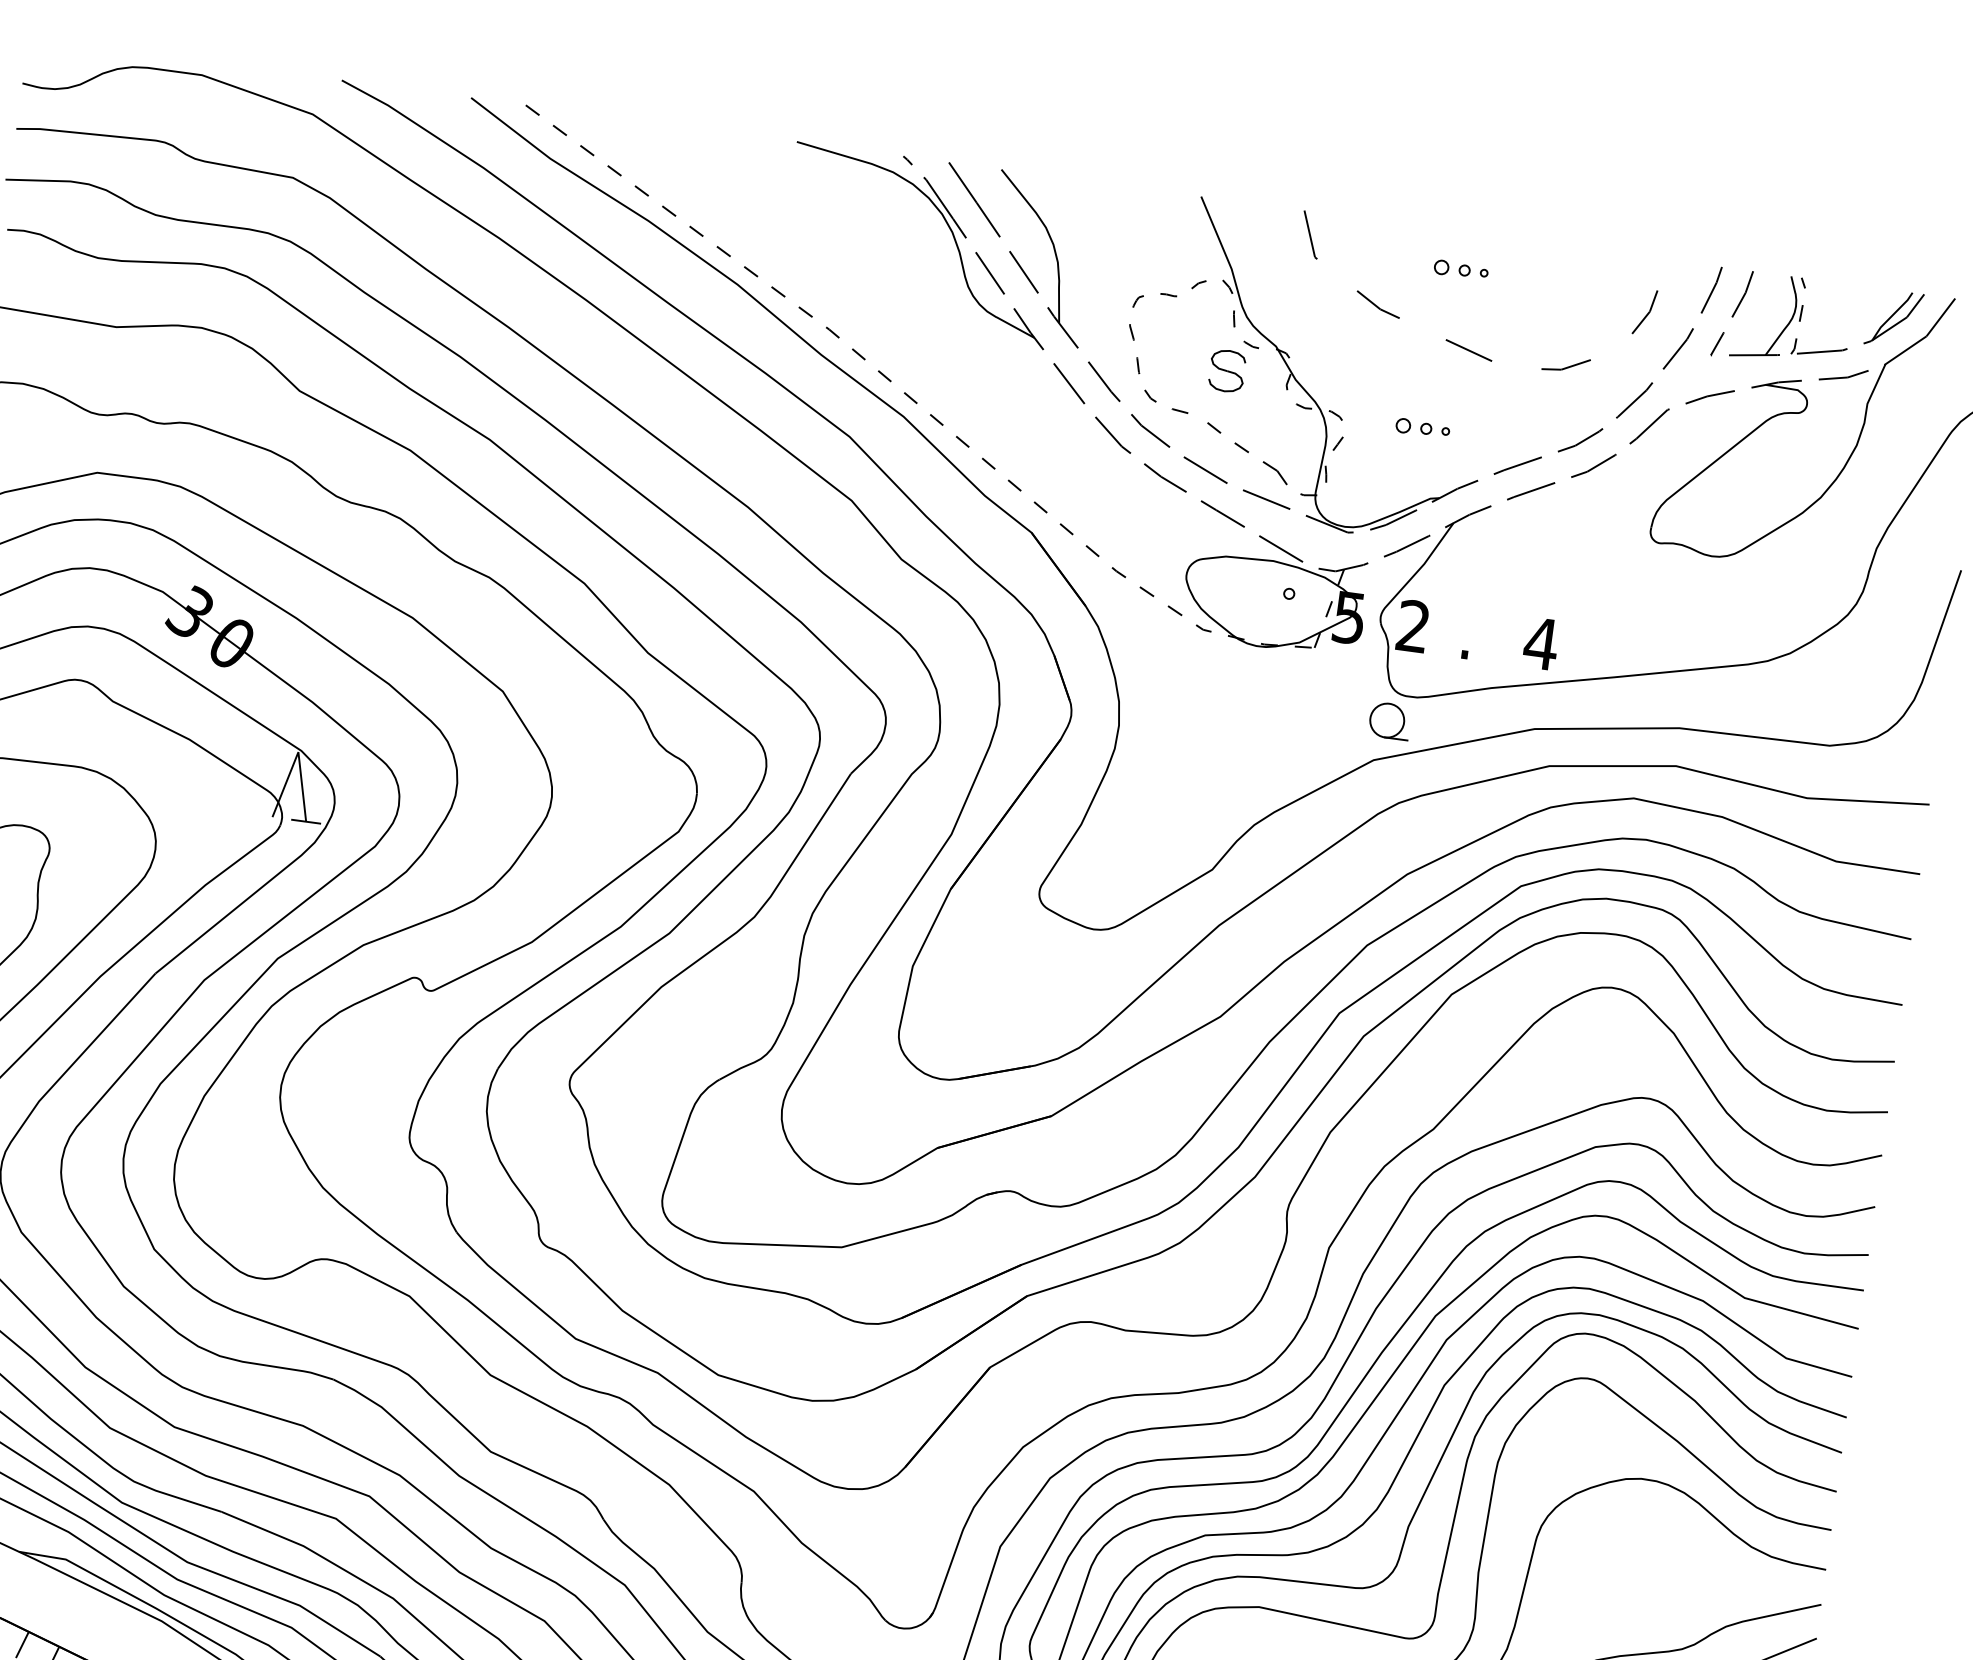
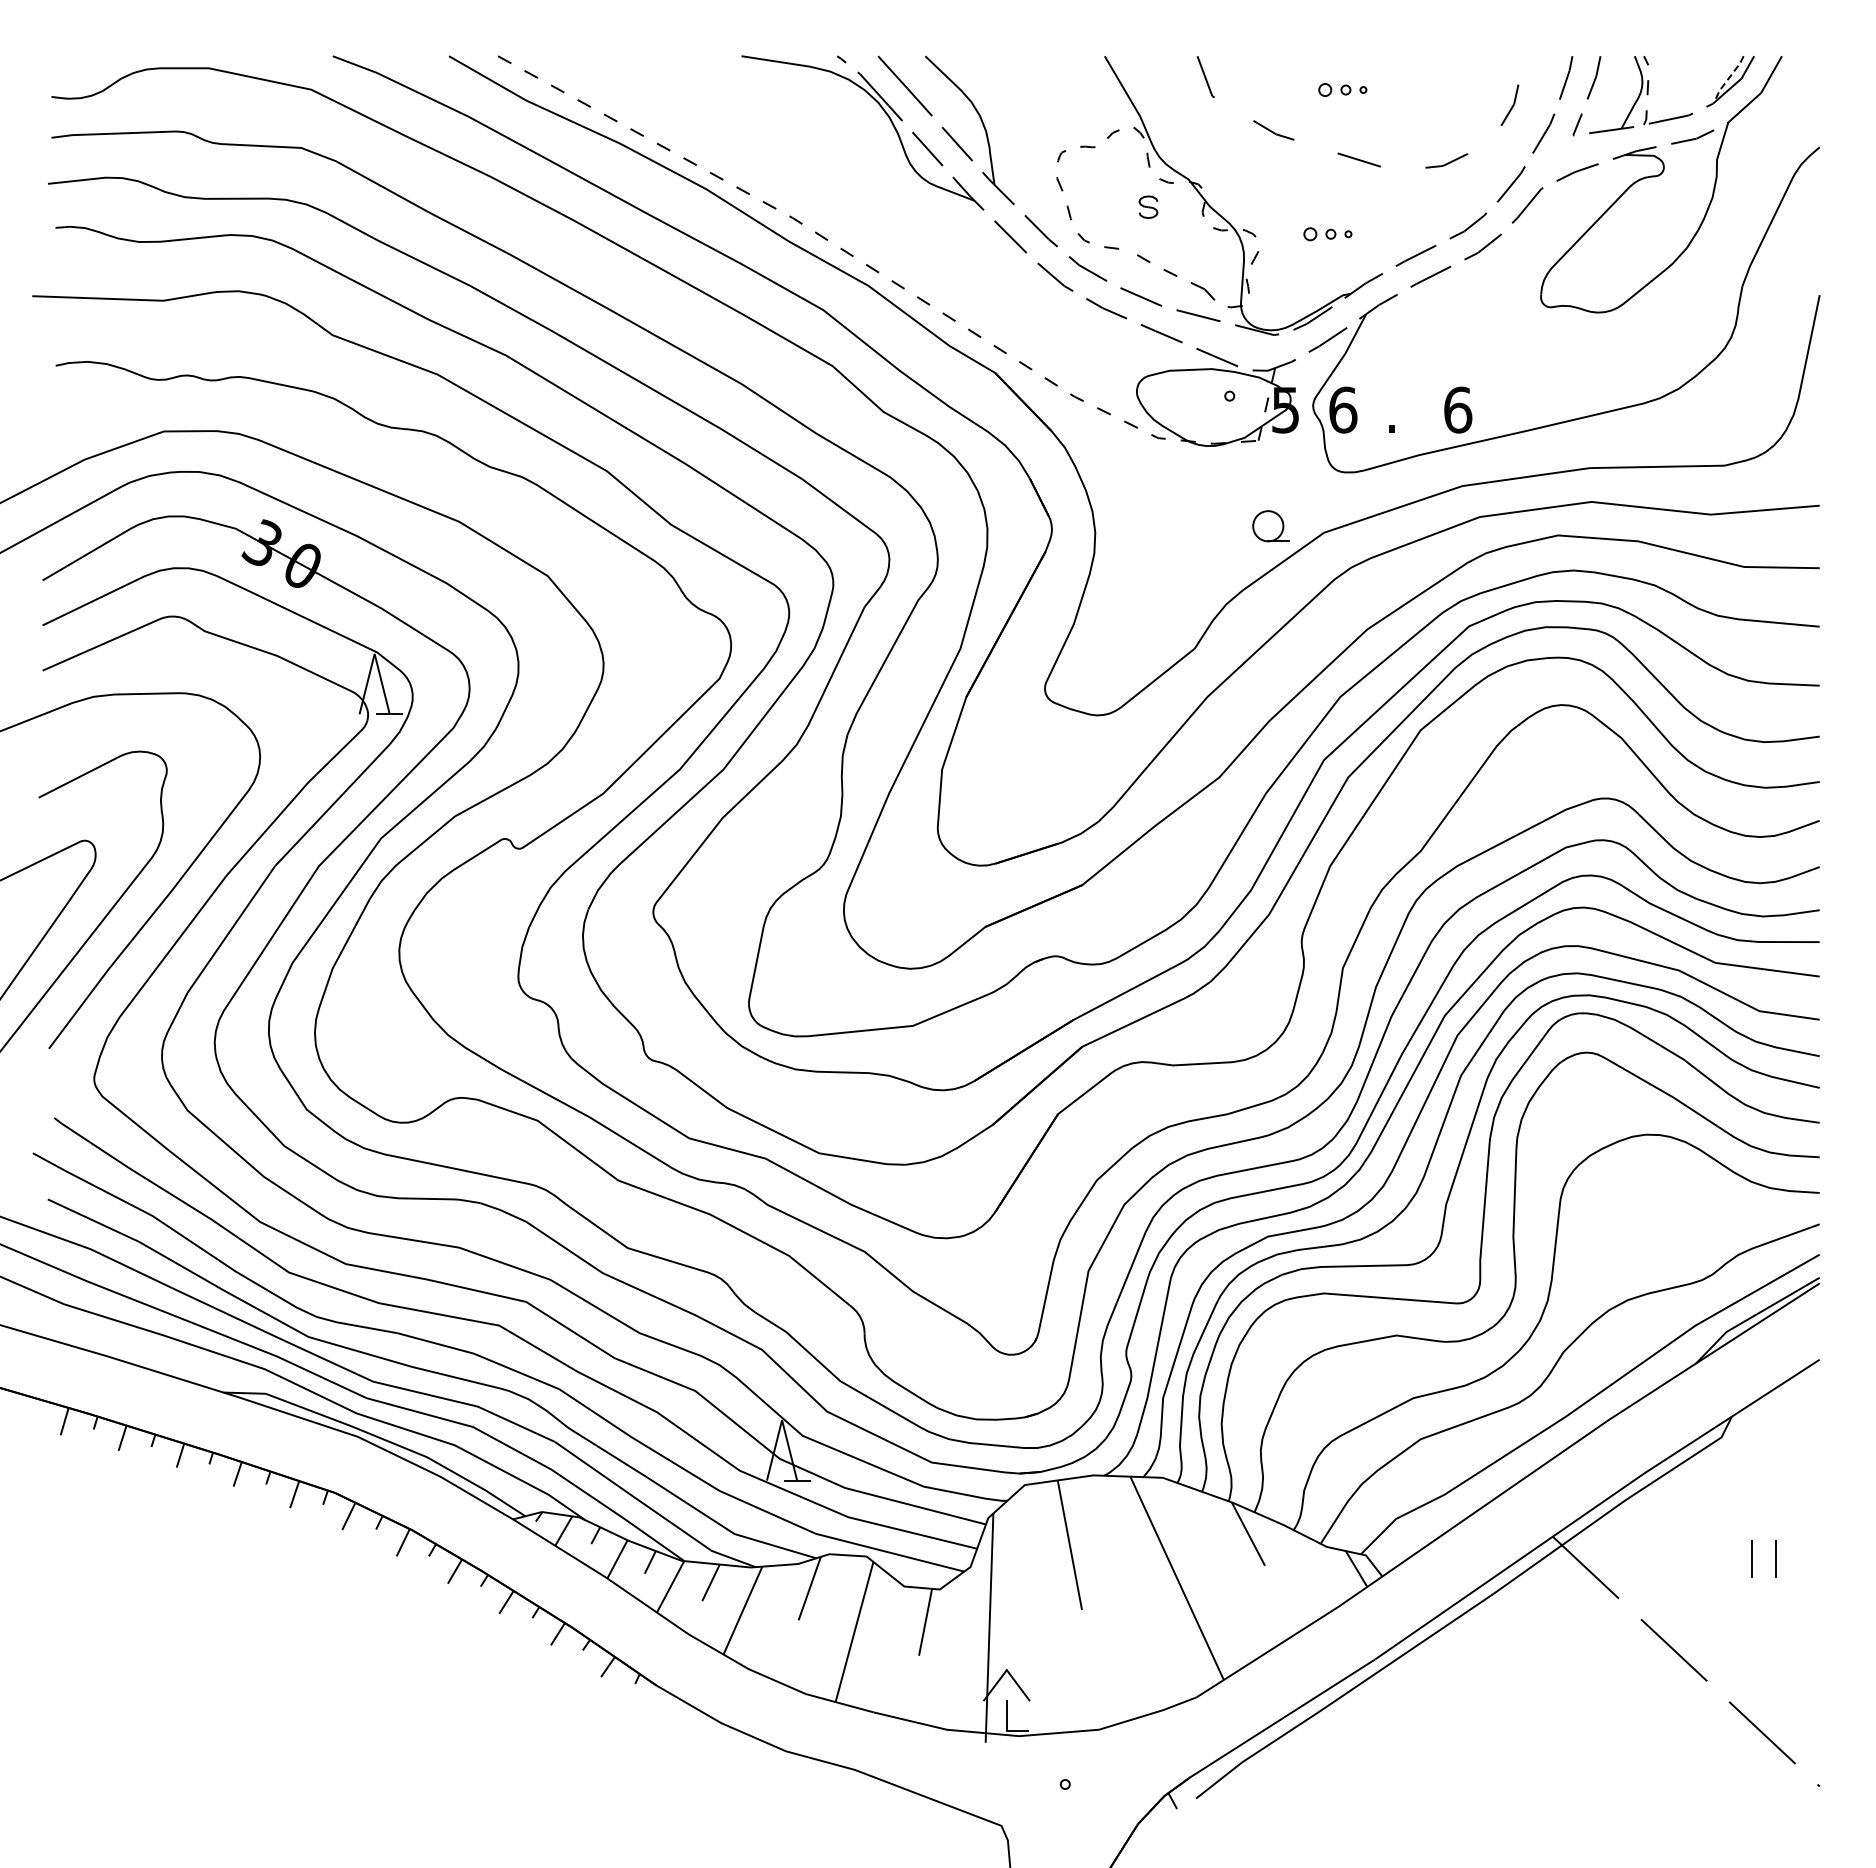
line: (1891, 316) -> (1727, 79), solid -> dashed
part: (1227, 371) -> (1148, 207), size x0.6
text: (1413, 625) -> (1343, 409), 2 -> 6
text: (1540, 643) -> (1457, 409), 4 -> 6
part: (1389, 721) -> (1270, 526), moved

